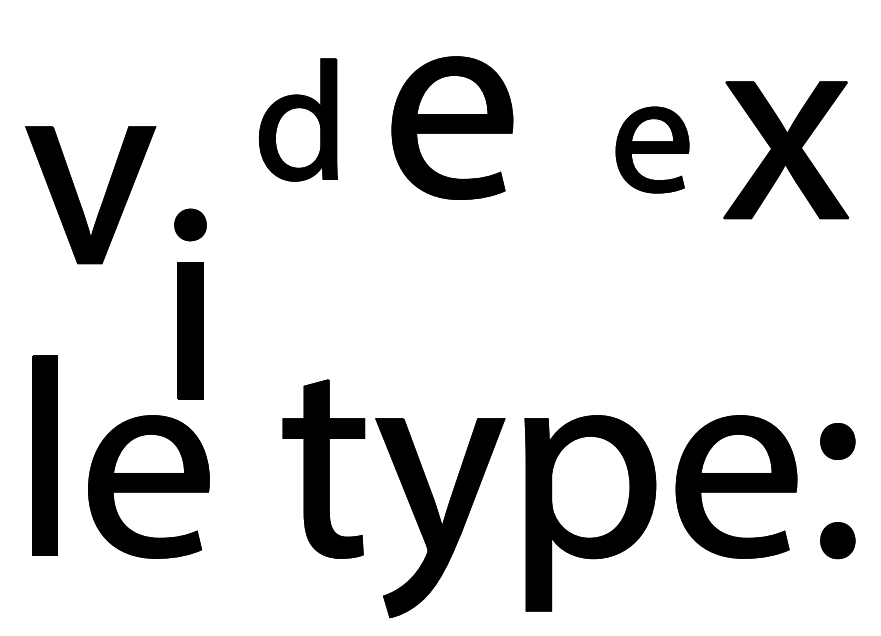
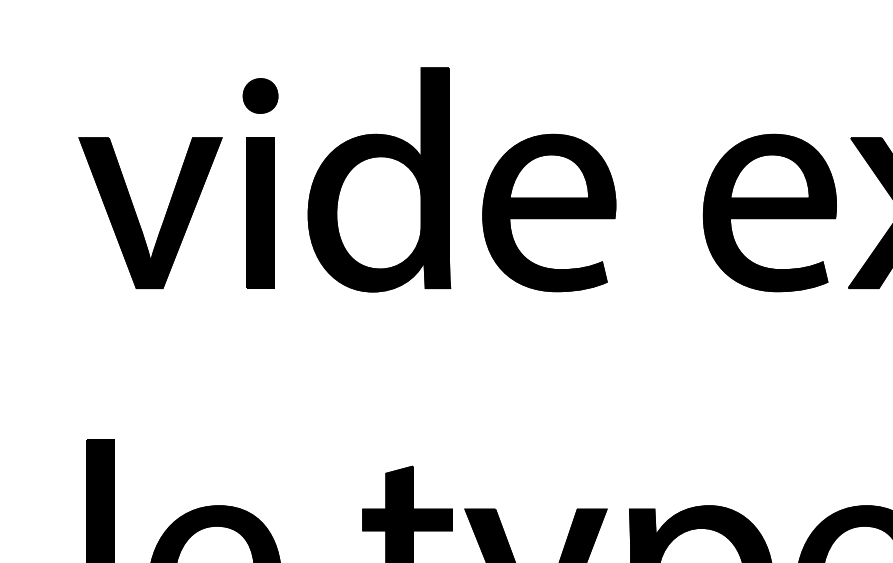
part: (298, 119) -> (379, 179), size x1.67
part: (452, 127) -> (549, 212), moved
part: (652, 149) -> (769, 212), size x1.67
part: (79, 199) -> (138, 217), moved
part: (190, 303) -> (260, 182), moved

